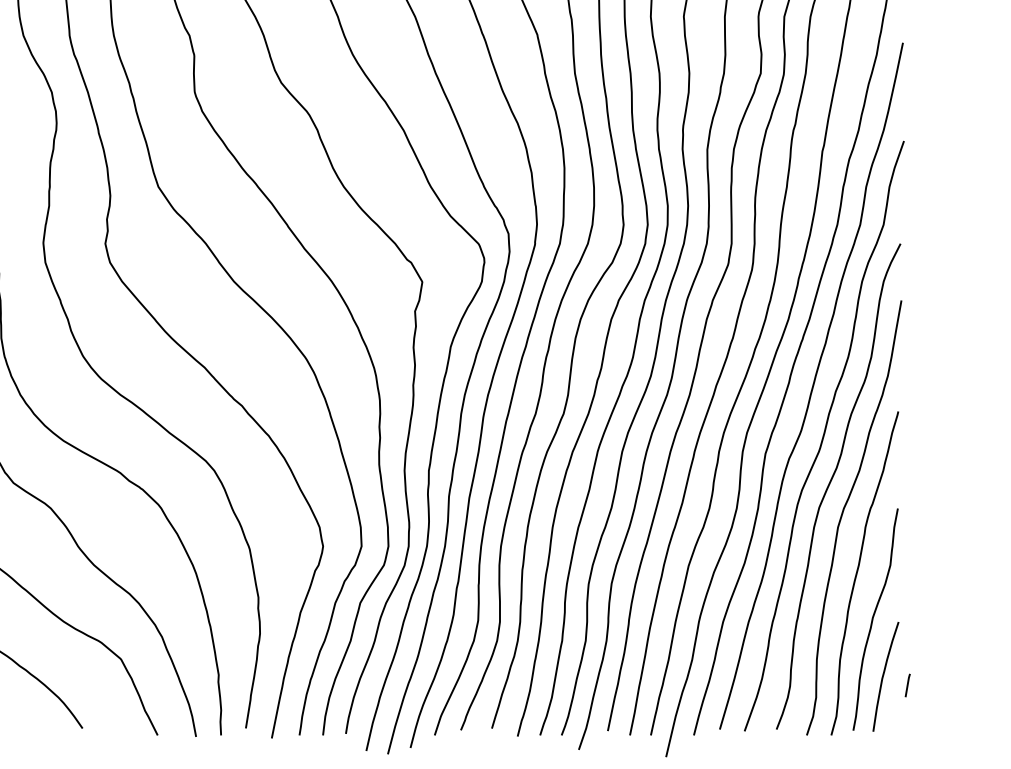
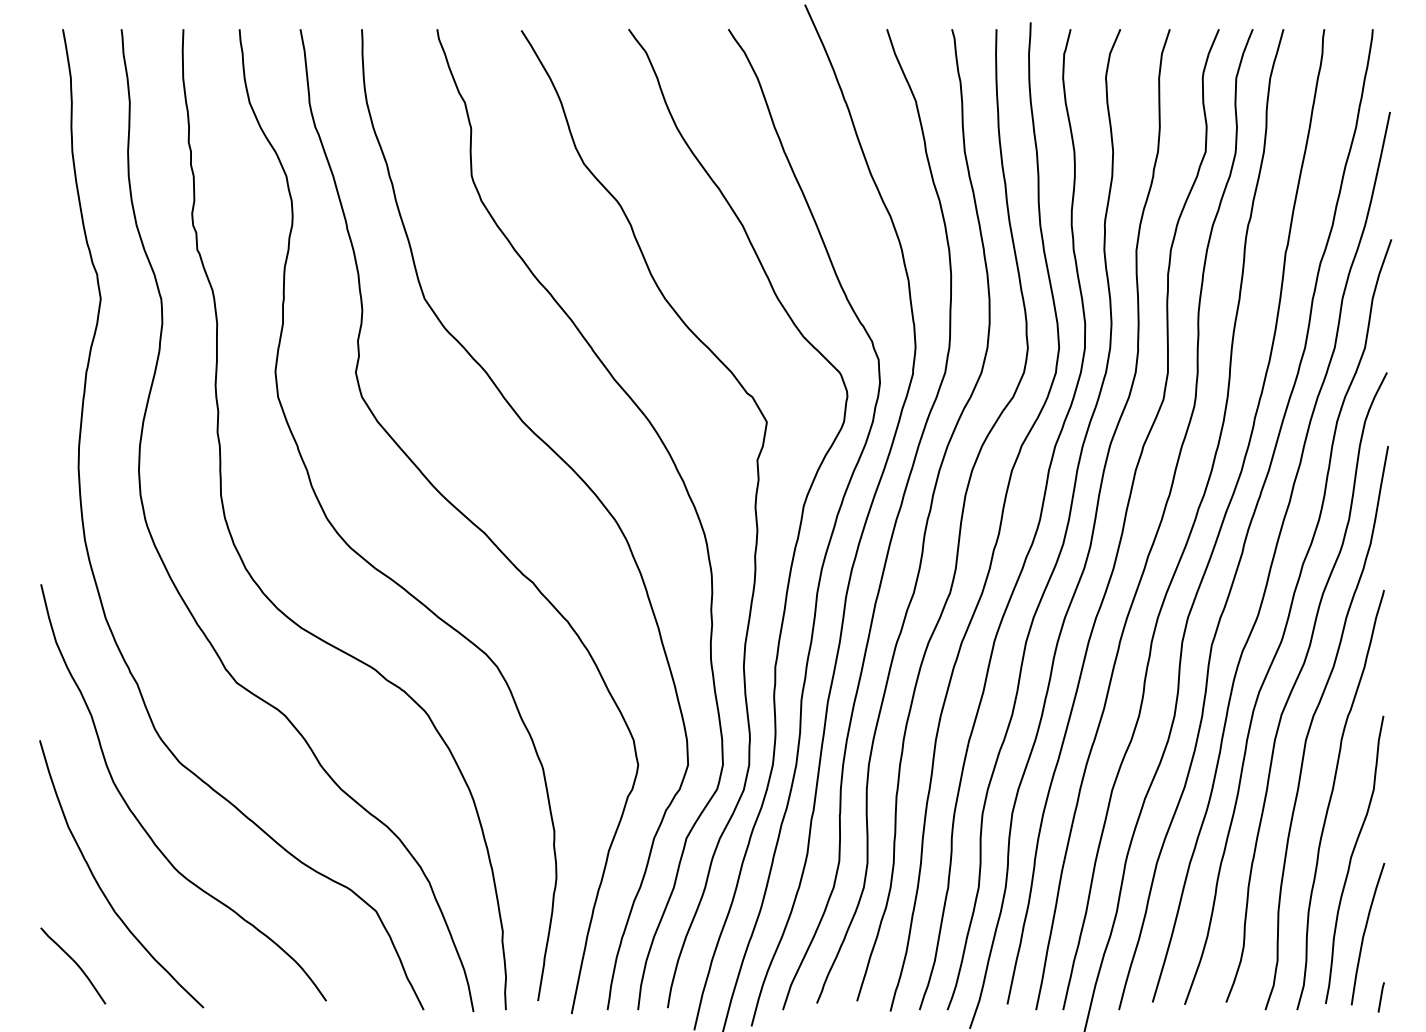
line: (907, 685) -> (1380, 997), moved

